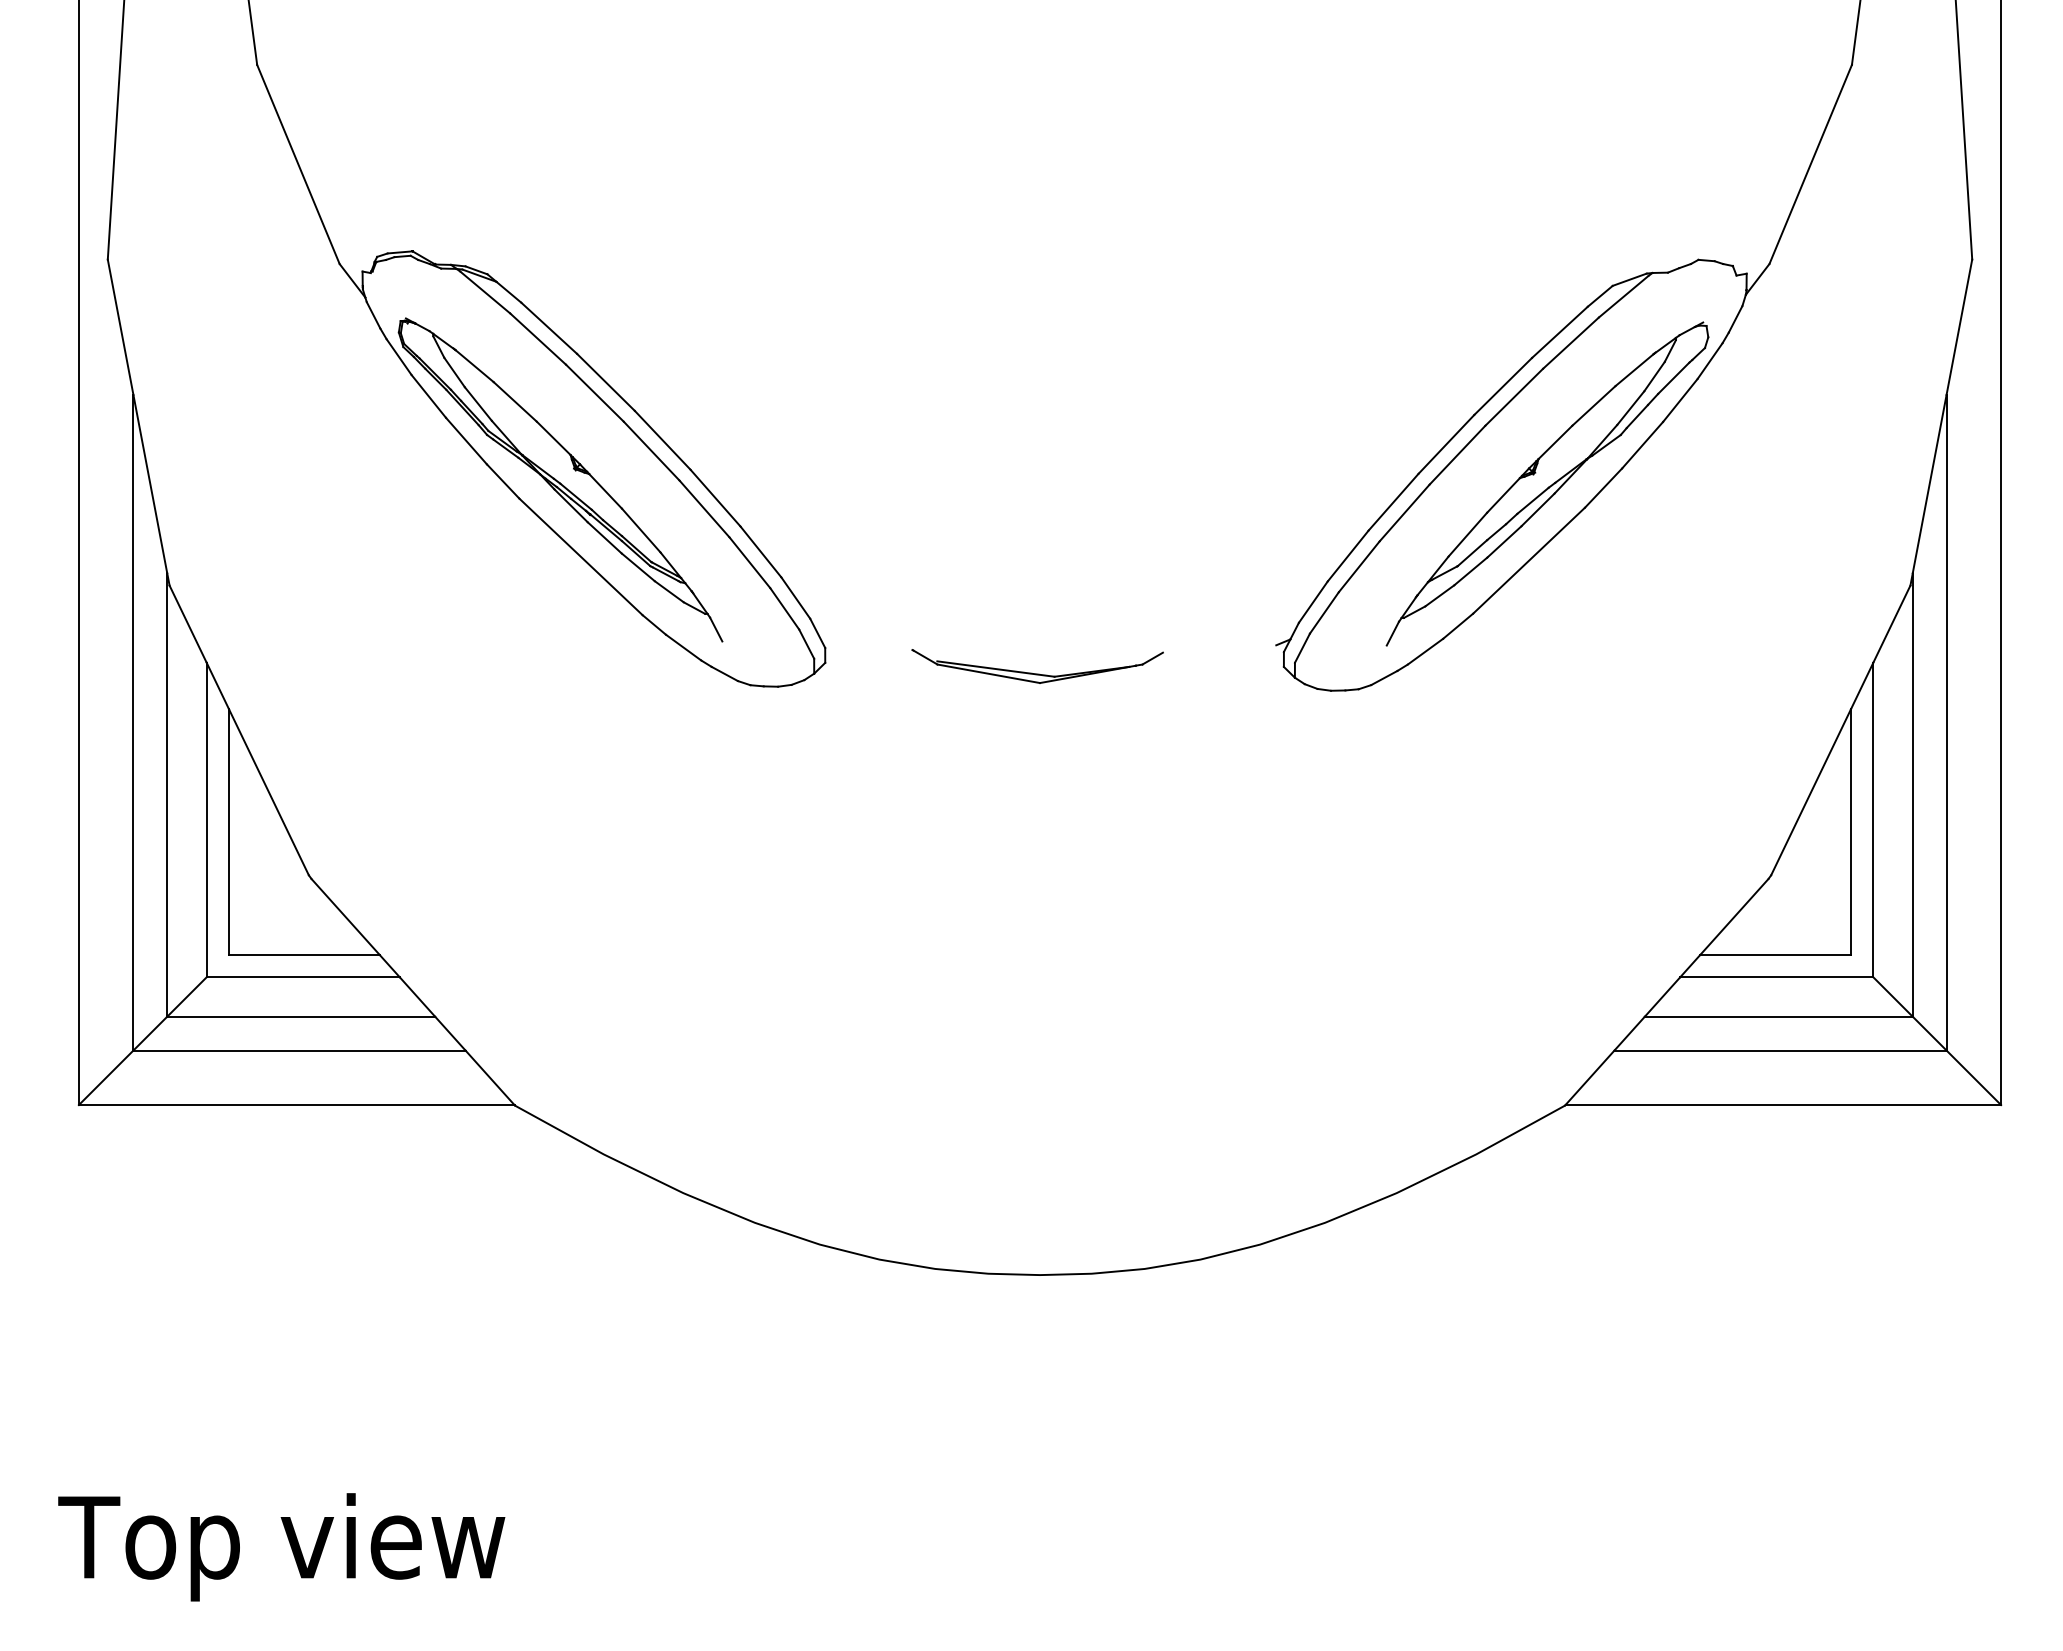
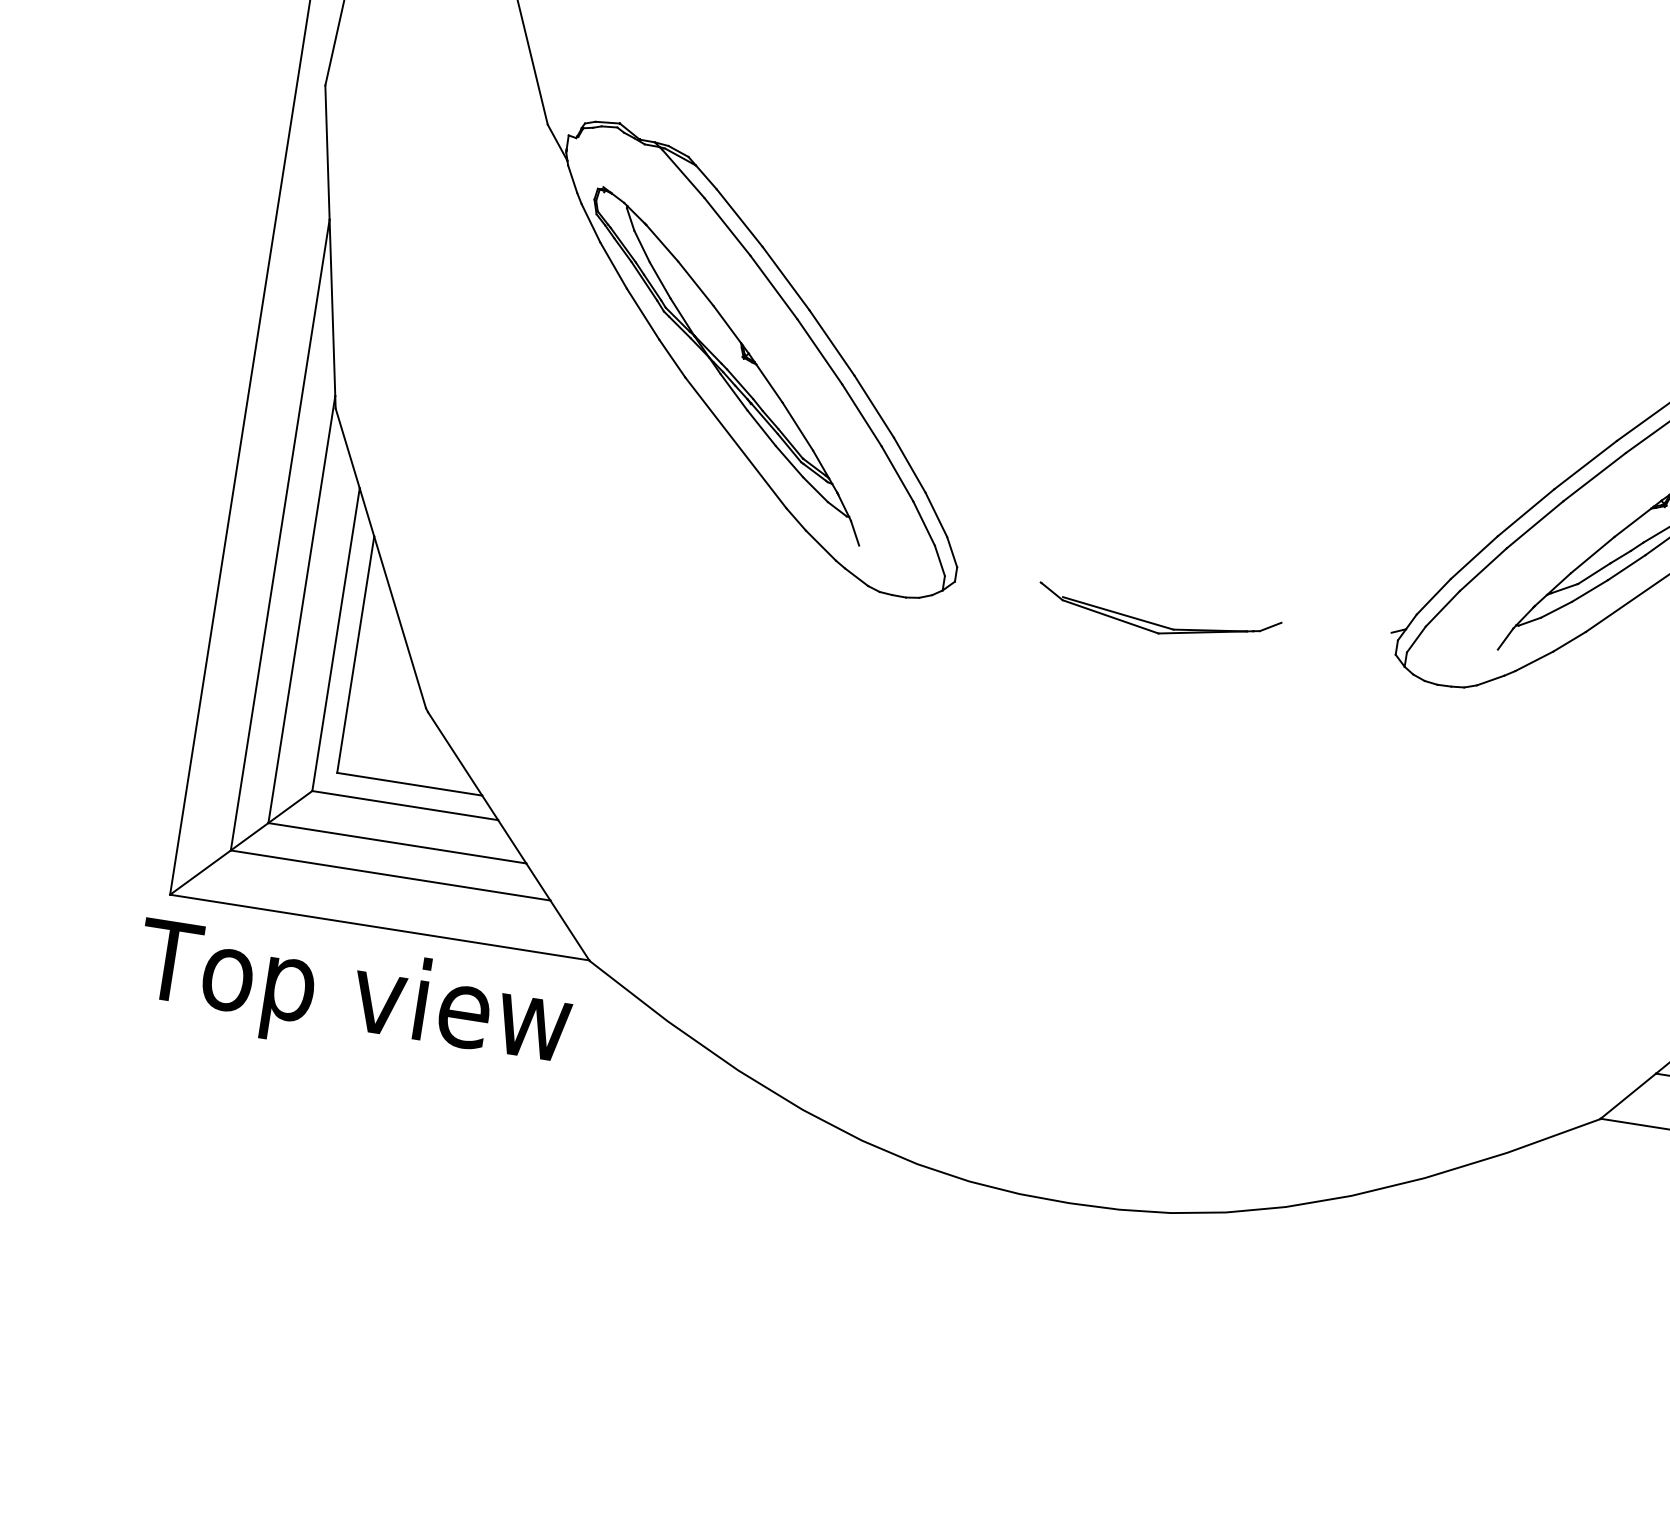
text: (281, 1547) -> (353, 999), moved

